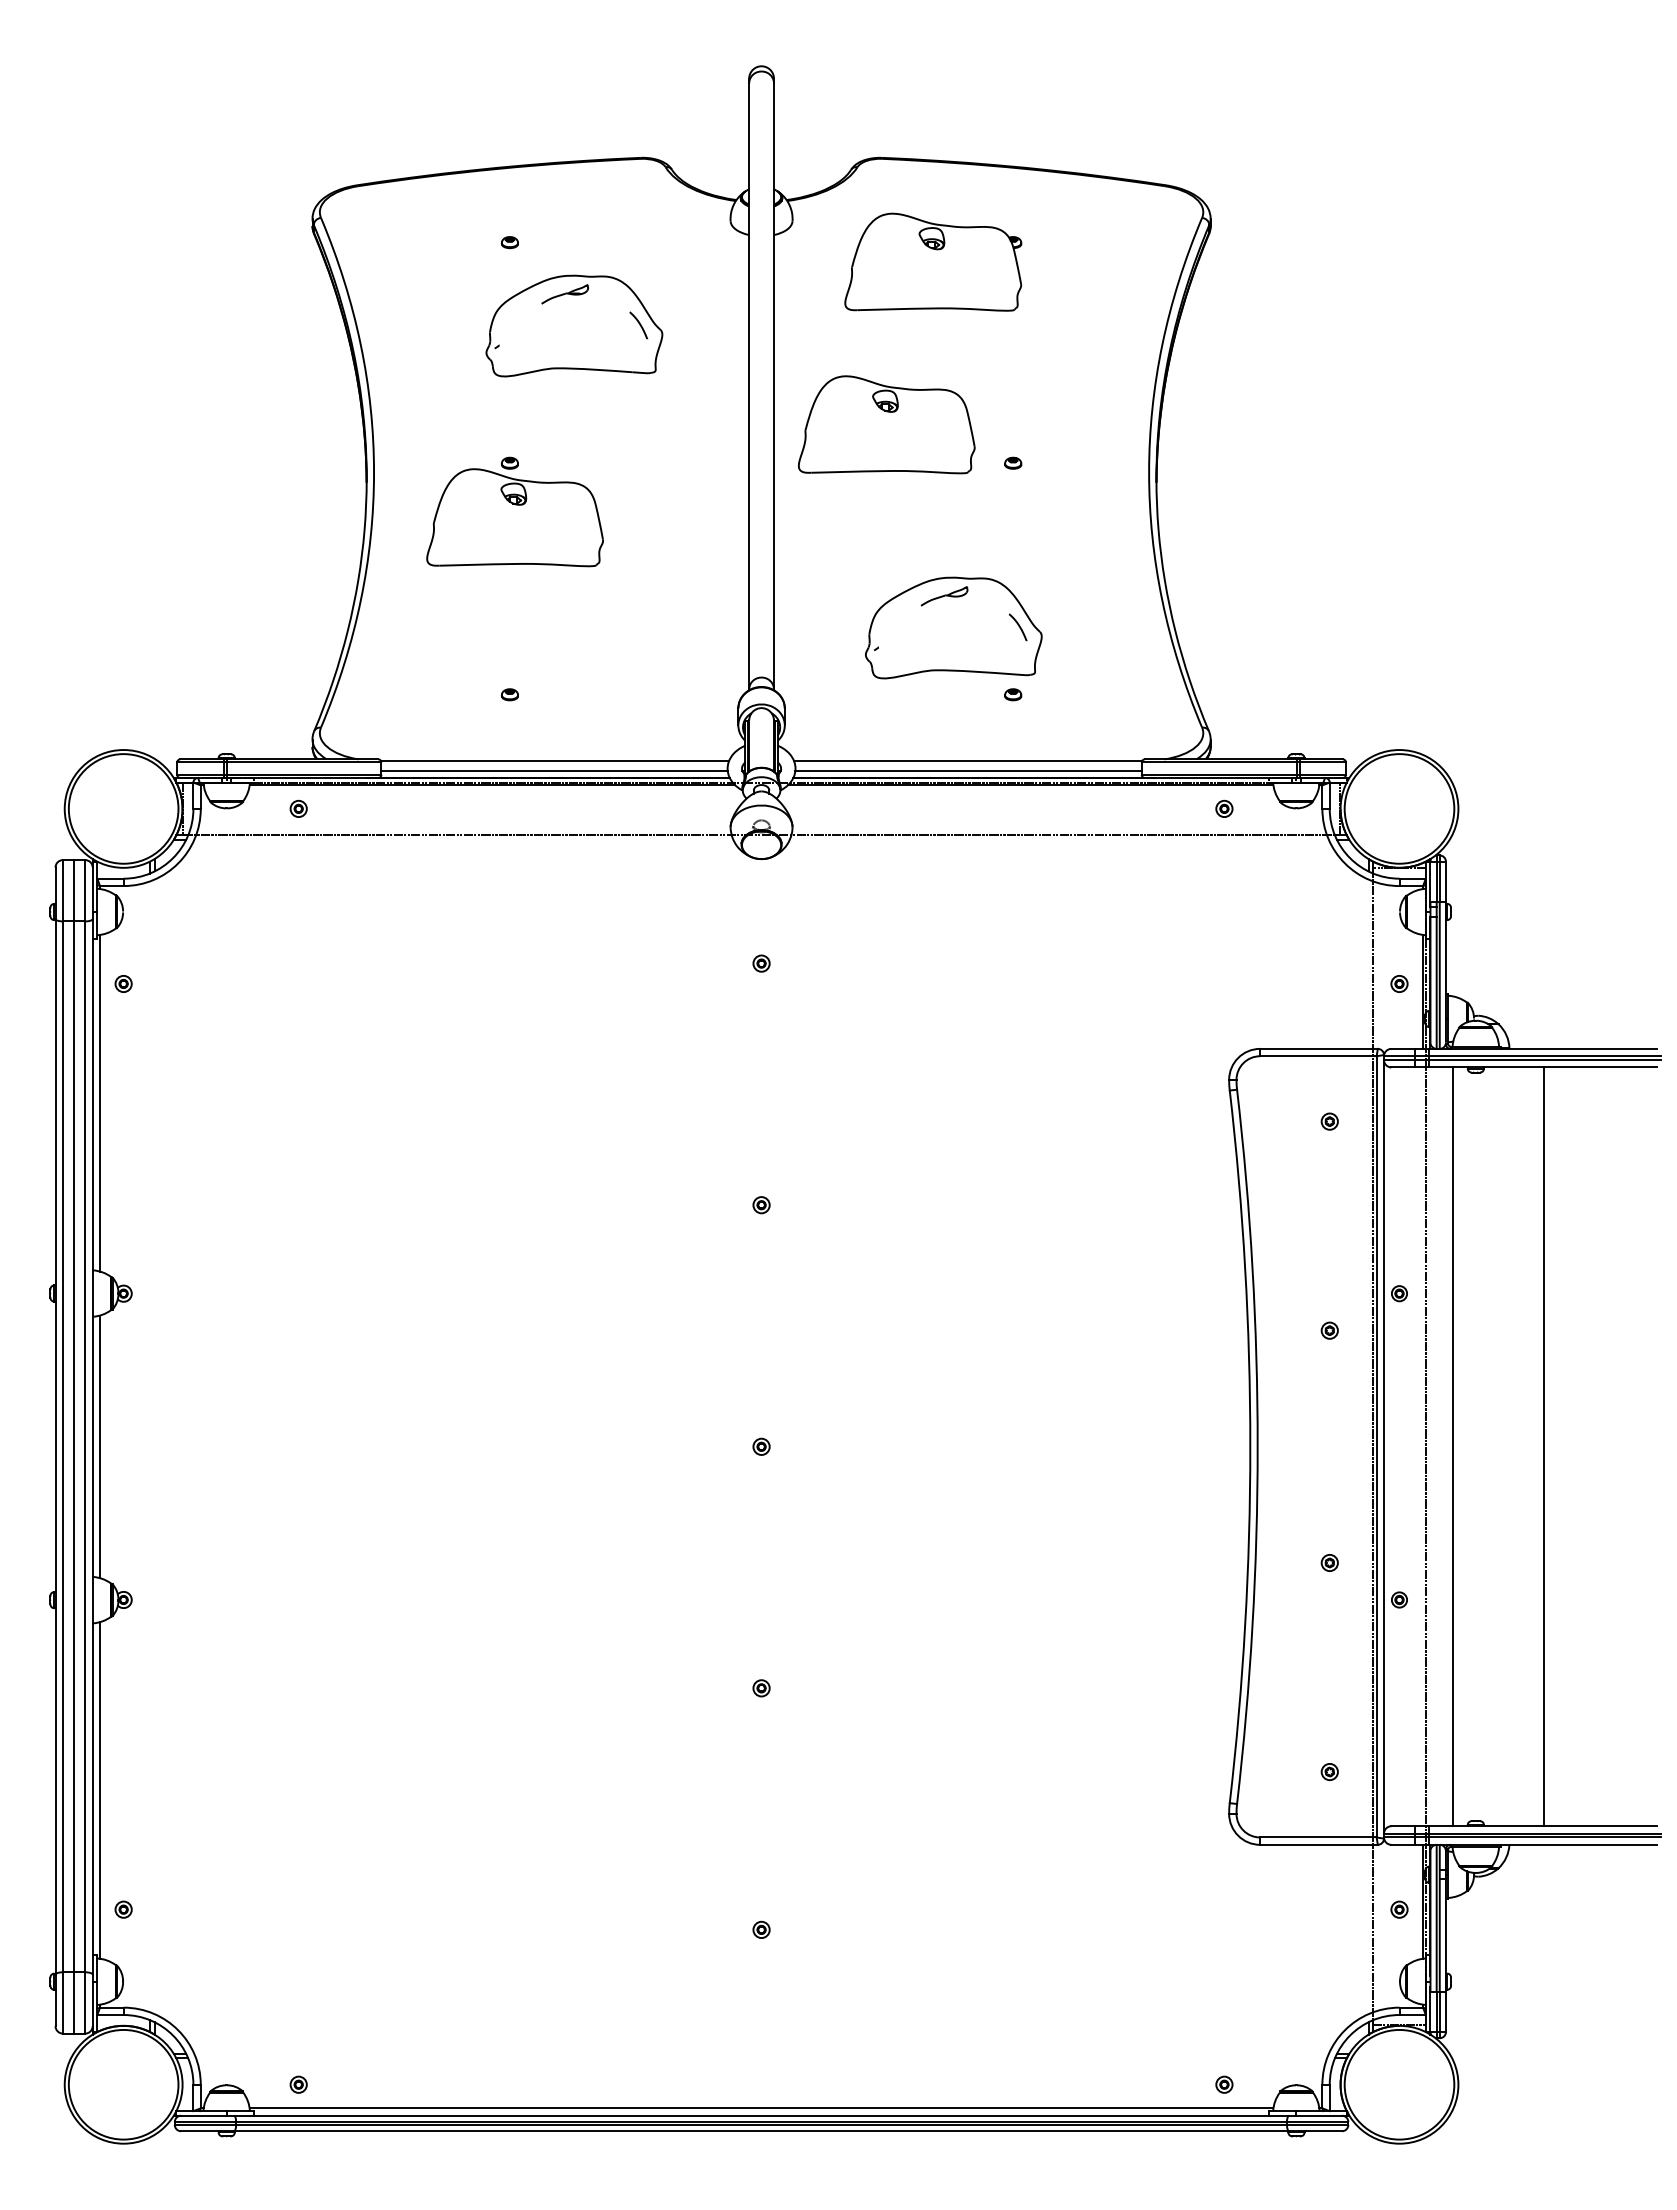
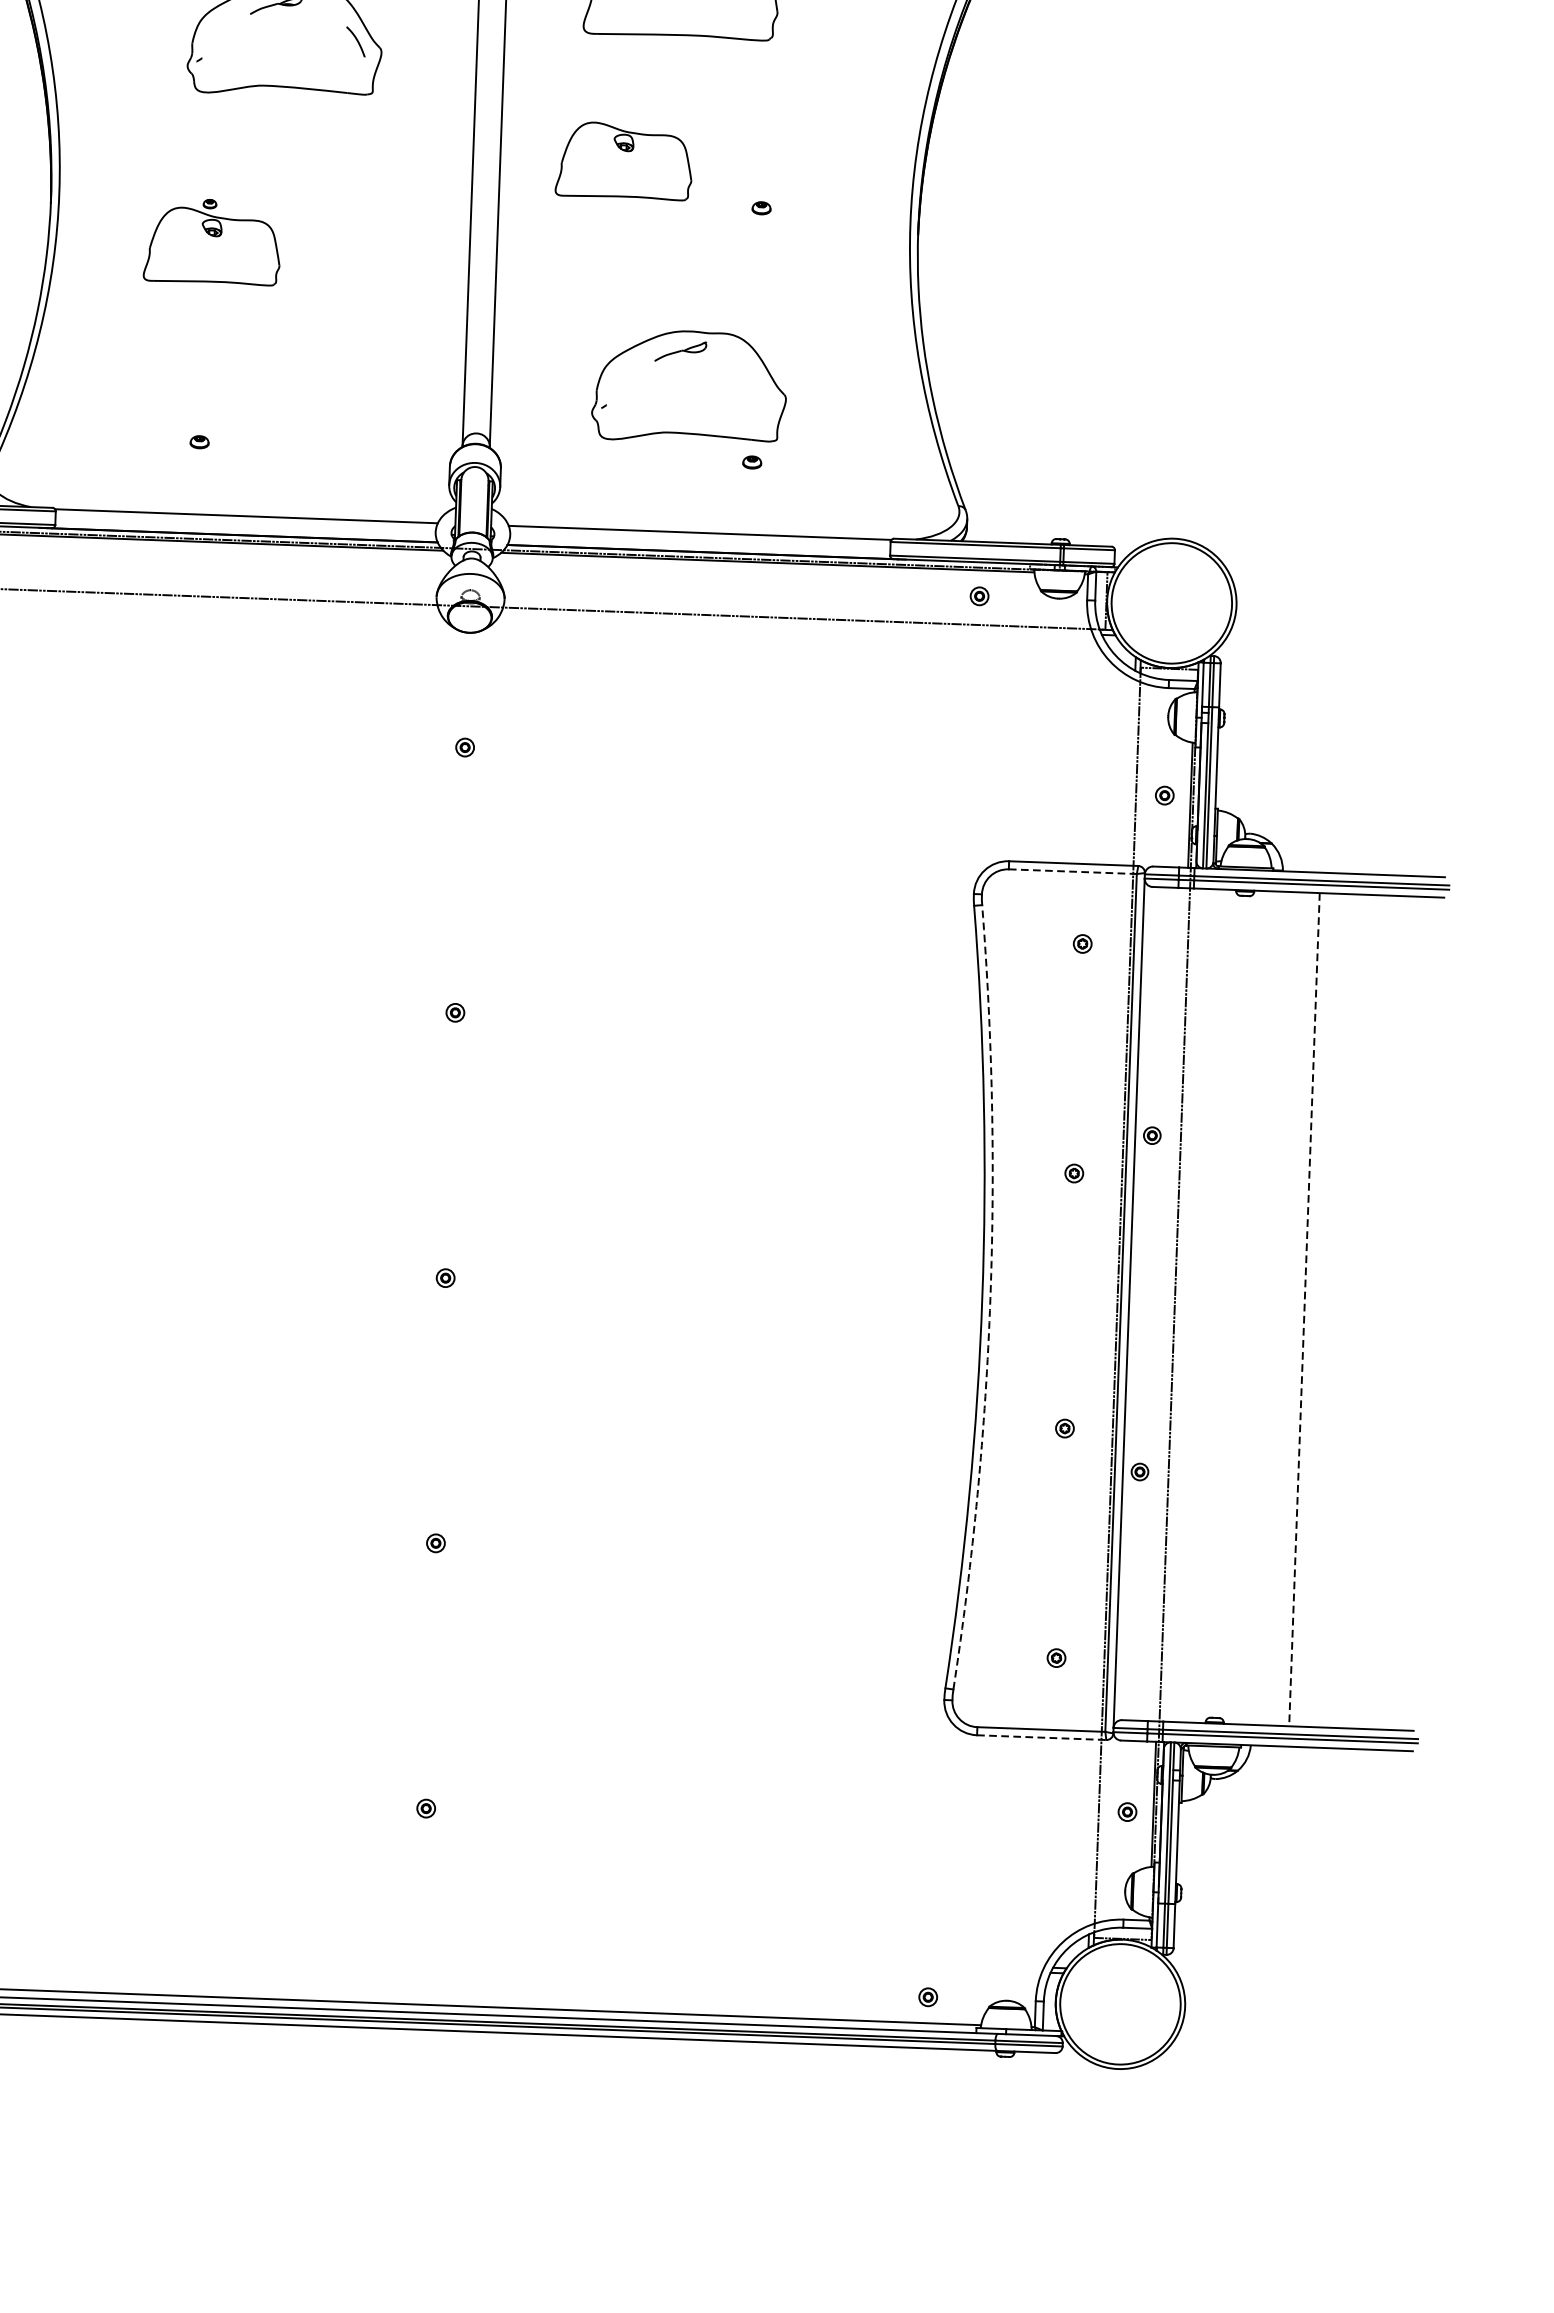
part: (886, 424) -> (624, 160), size x0.7
part: (514, 511) -> (212, 241), size x0.7
curve: (1018, 626) -> (760, 387), removed
line: (554, 770) -> (245, 527), removed
line: (968, 770) -> (700, 543), removed
line: (1318, 1056) -> (1072, 871), solid -> dashed
arc: (1257, 1446) -> (990, 1297), solid -> dashed
line: (1453, 1446) -> (1205, 1305), removed
line: (1543, 1447) -> (1304, 1310), solid -> dashed
line: (1318, 1844) -> (1041, 1737), solid -> dashed

